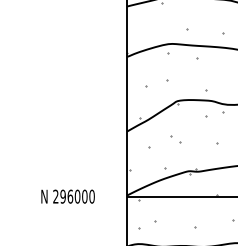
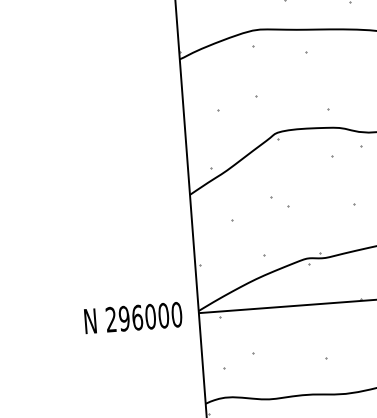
text: (67, 196) -> (132, 317), moved

